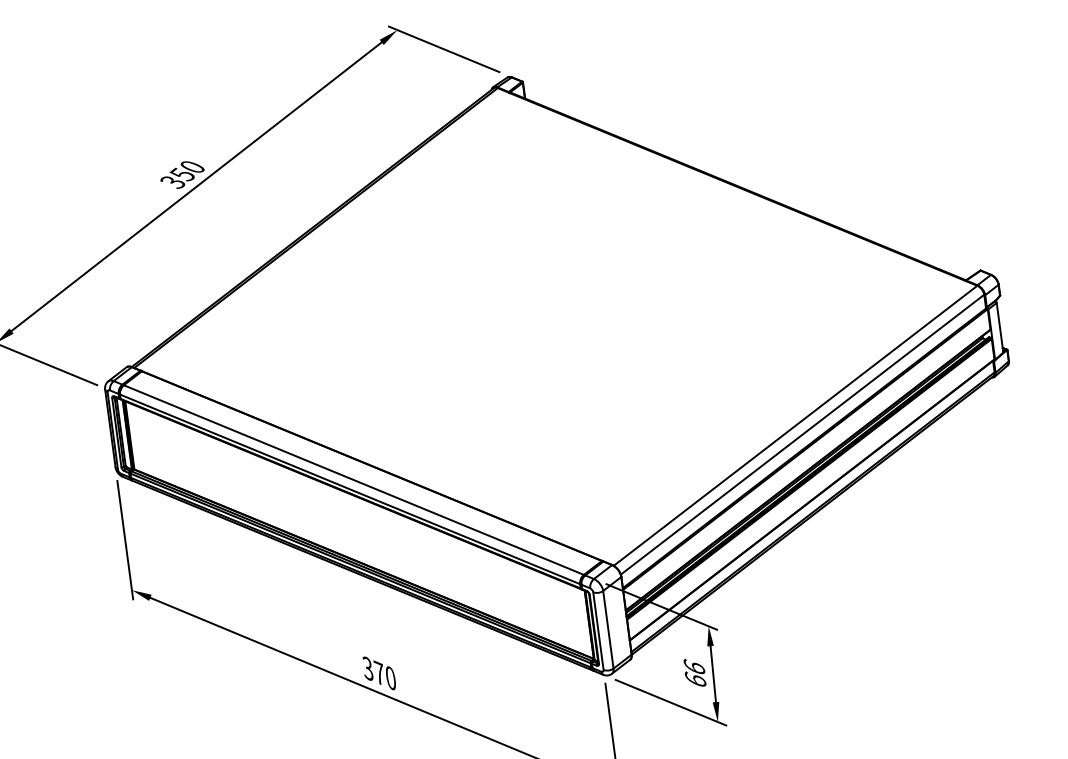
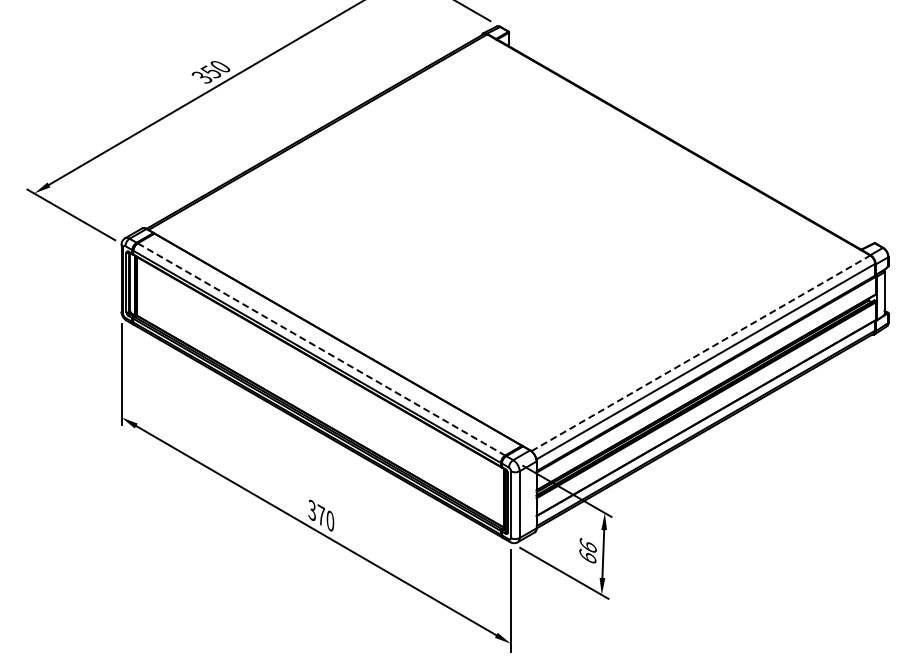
line: (795, 425) -> (700, 353), solid -> dashed
line: (353, 480) -> (321, 349), solid -> dashed

